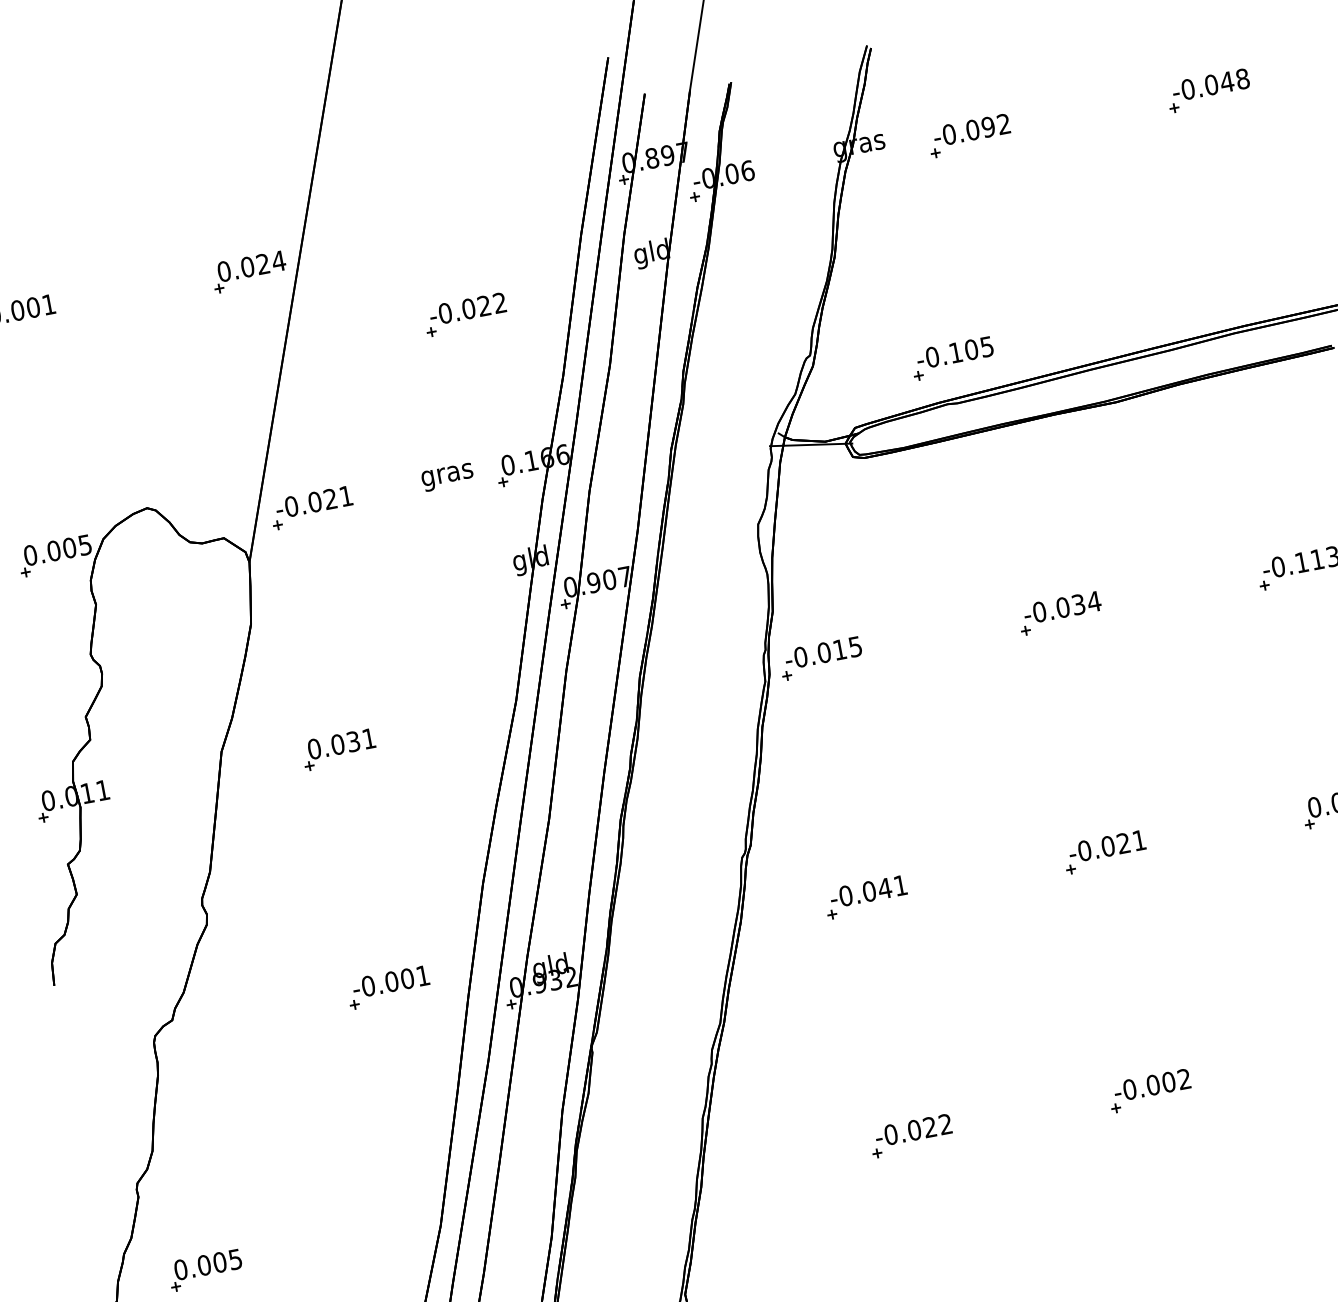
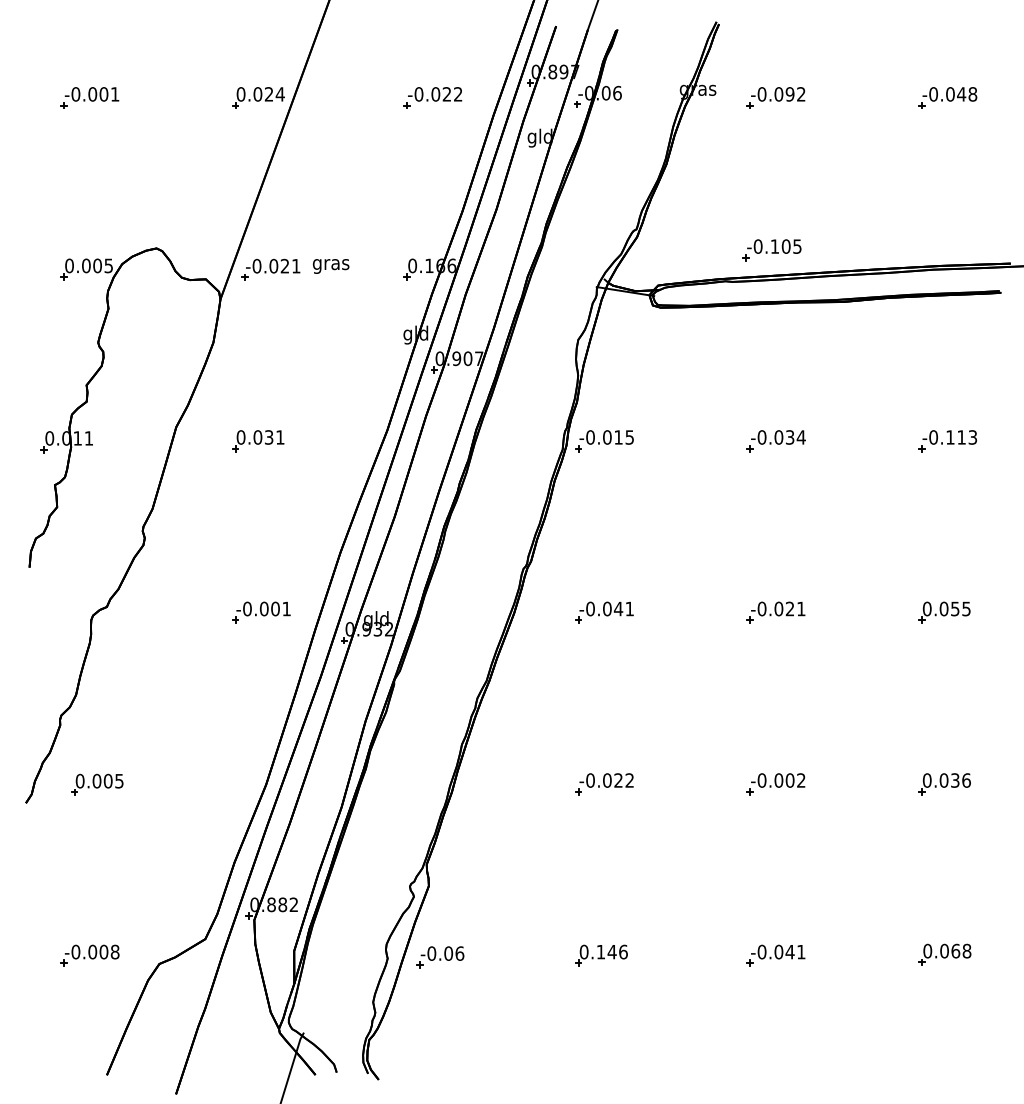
part: (464, 314) -> (432, 97), moved
part: (952, 359) -> (771, 250), moved
text: (448, 477) -> (331, 266), moved

